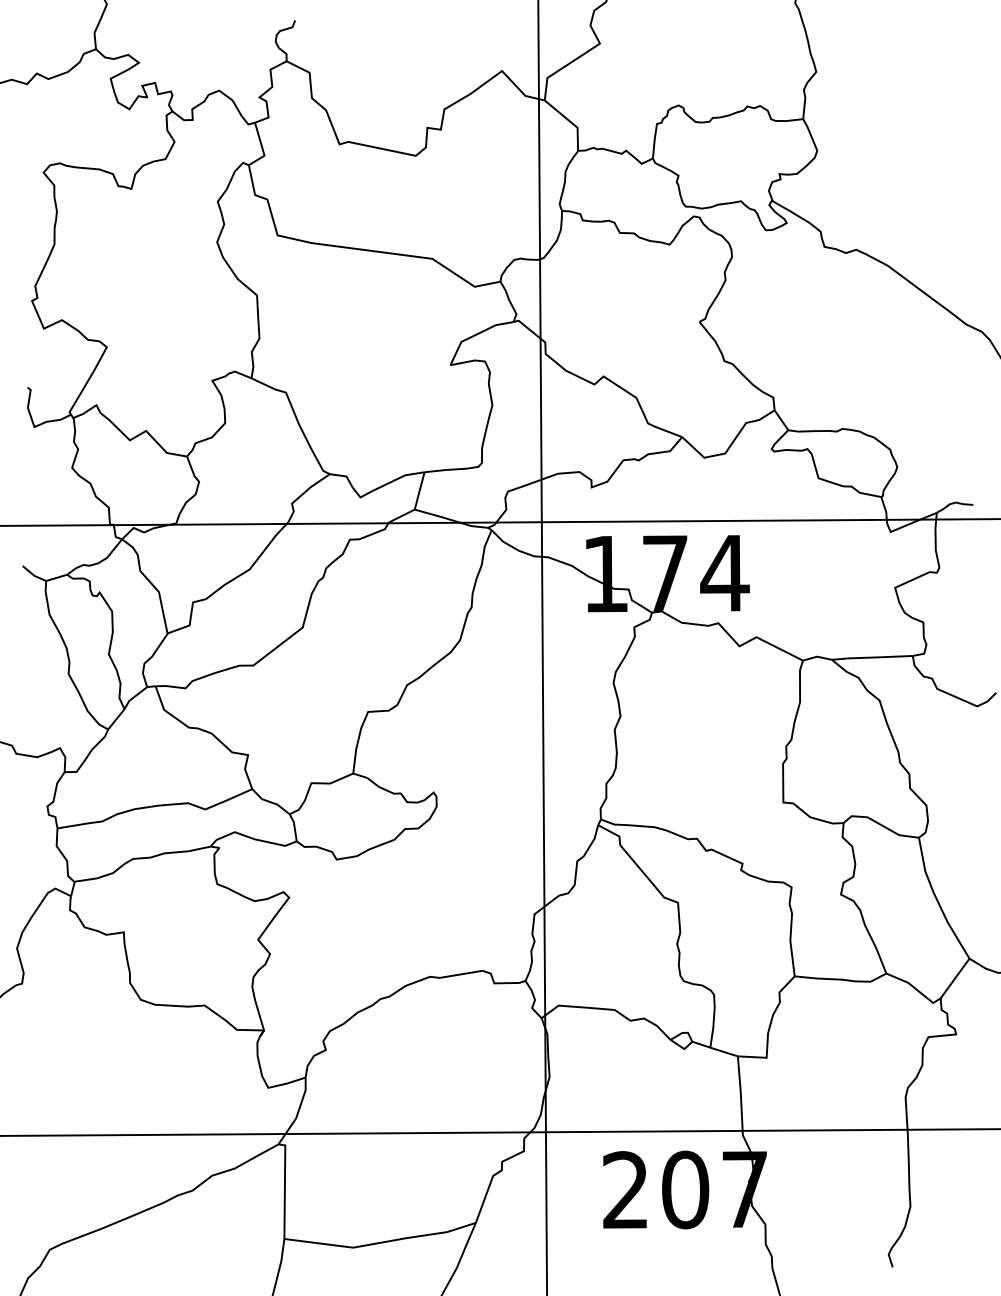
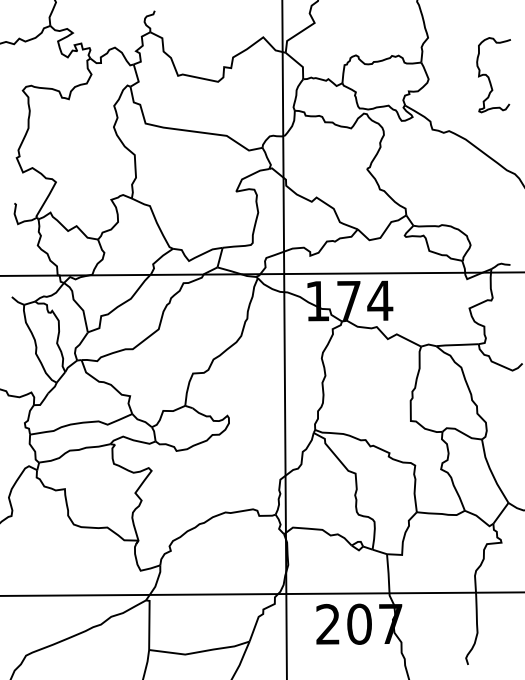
curve: (933, 147) -> (489, 77), added

